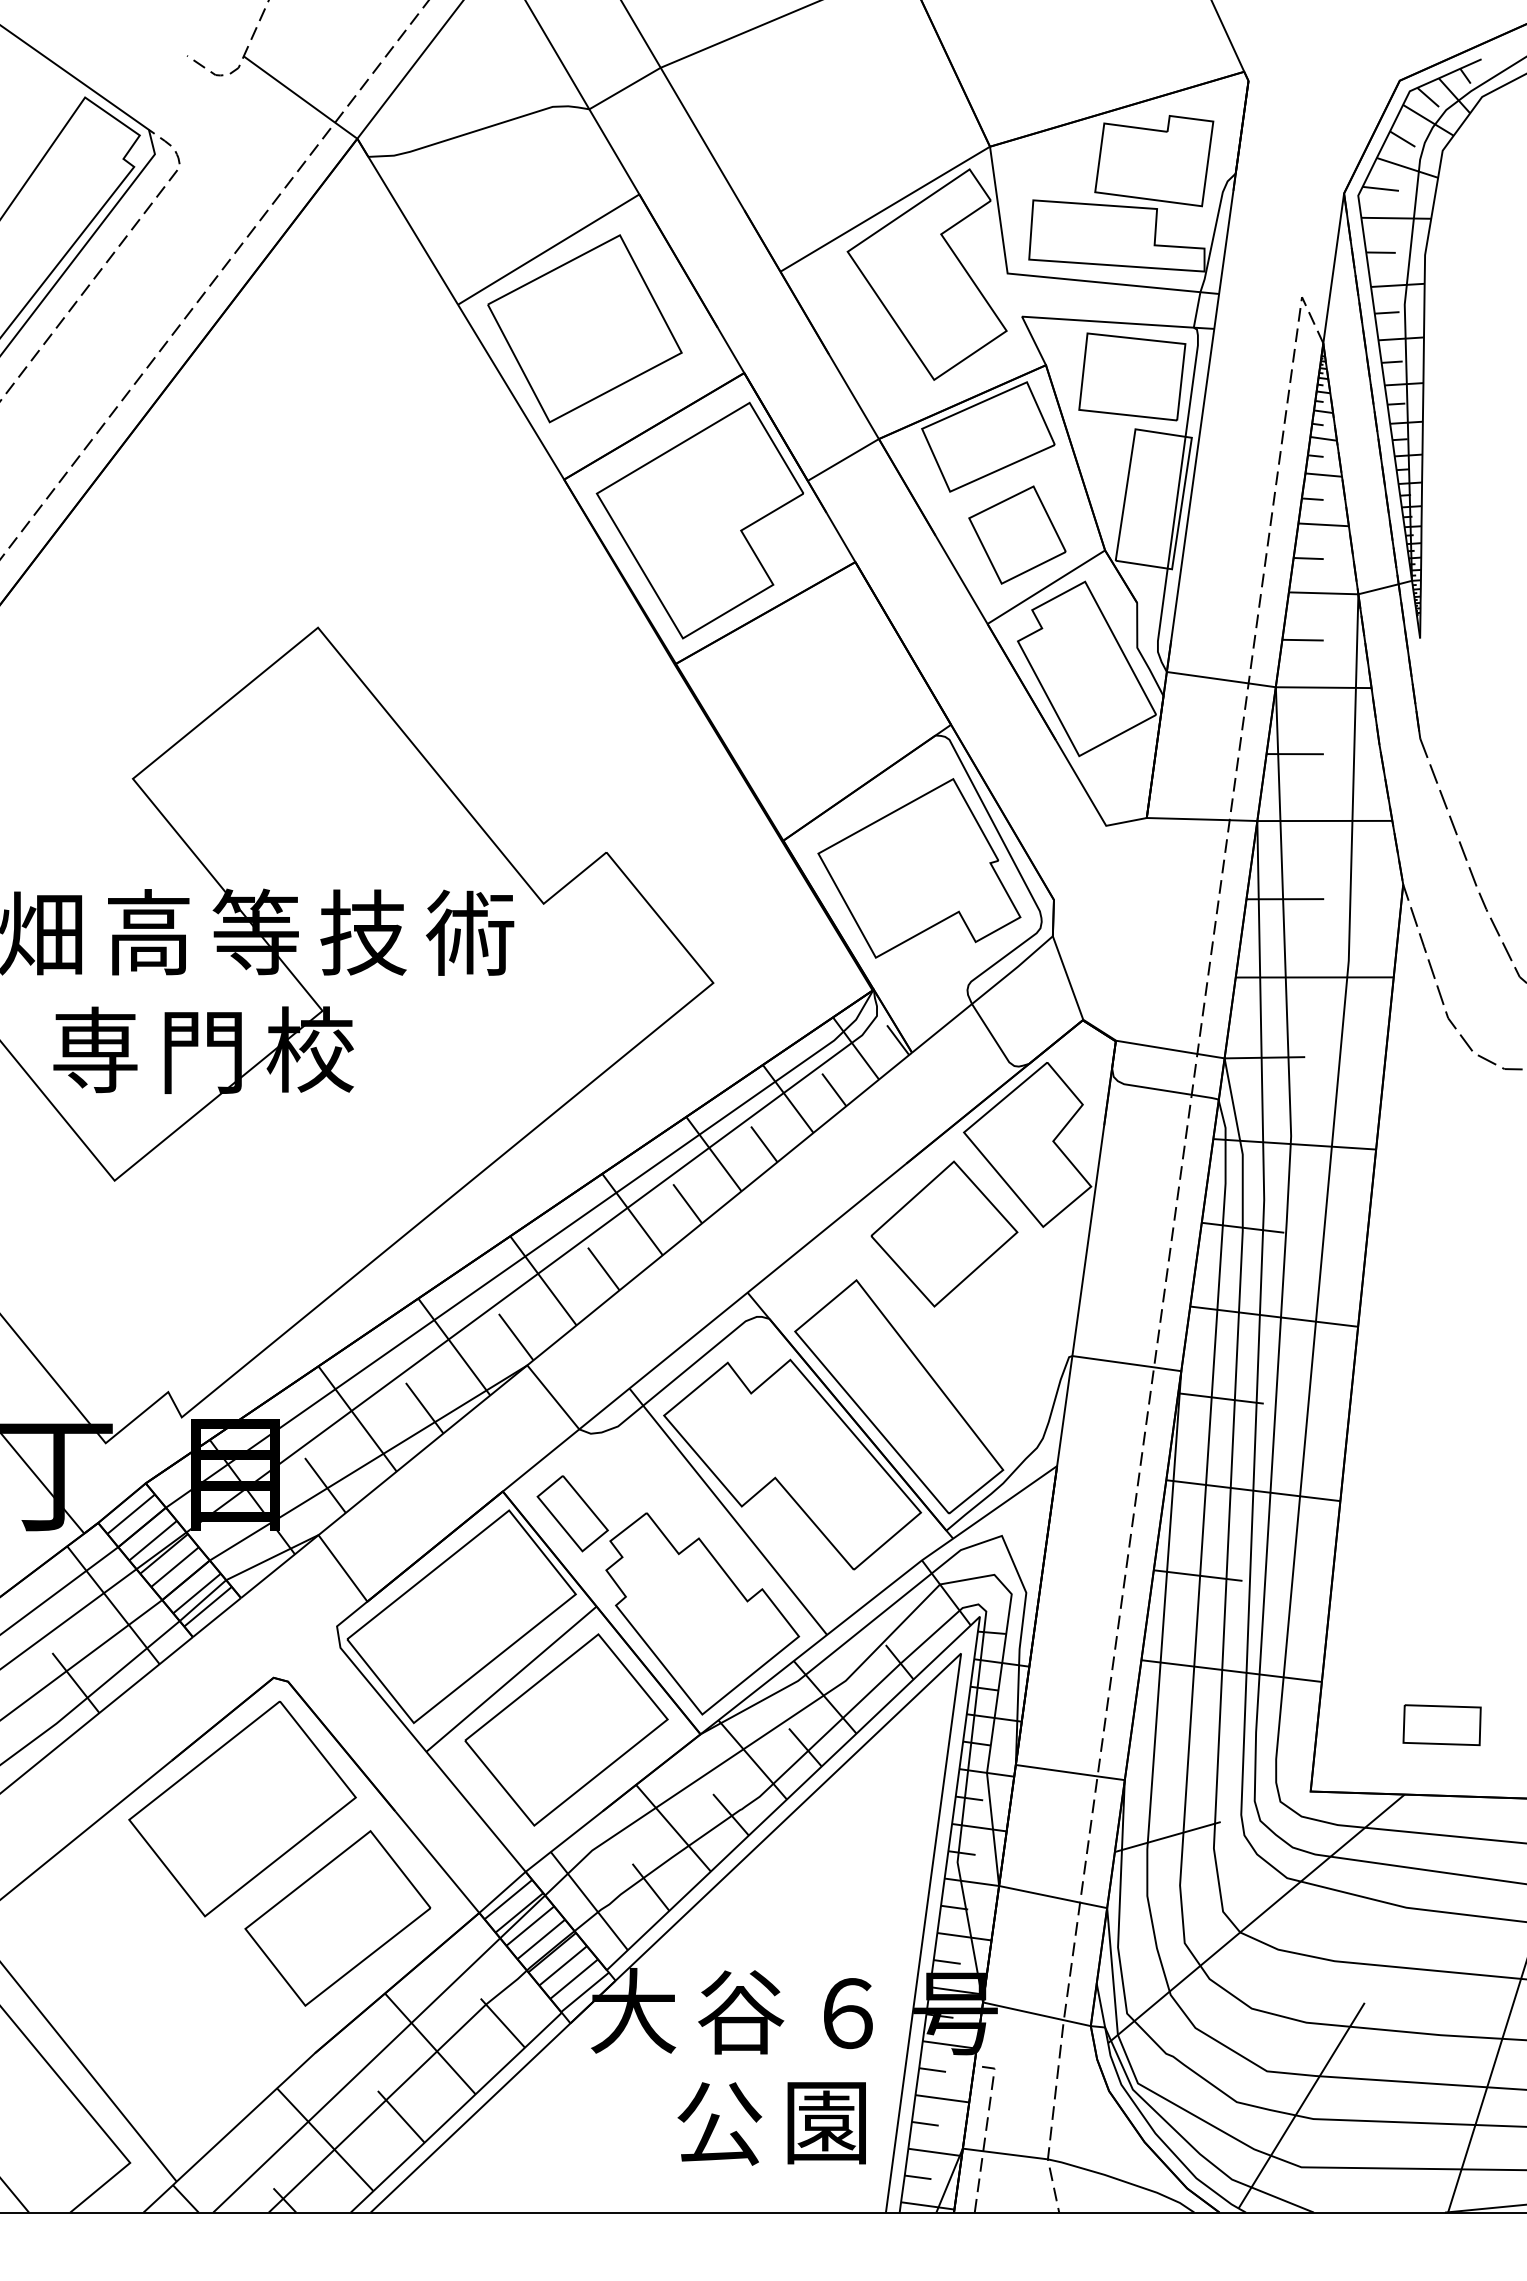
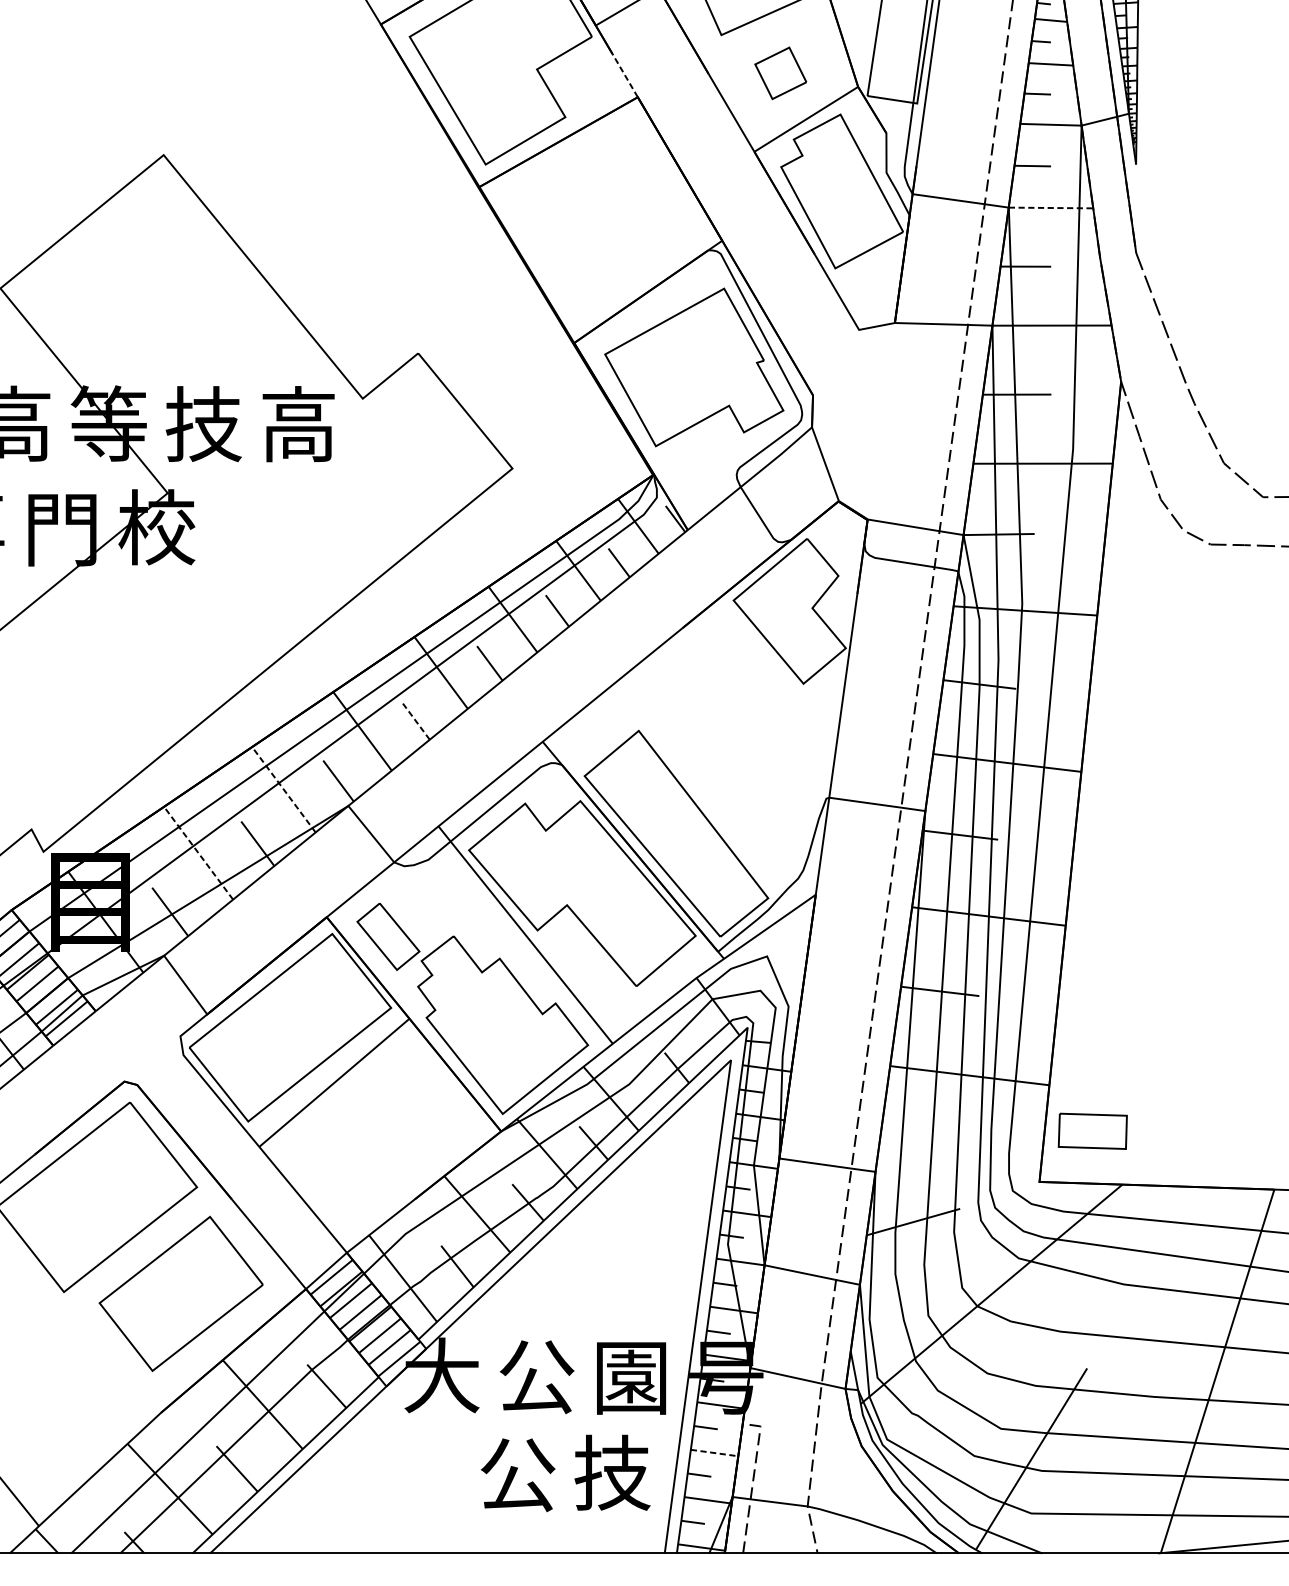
part: (1017, 534) -> (780, 72), size x0.6
line: (840, 537) -> (624, 75), solid -> dashed
line: (1323, 687) -> (1050, 207), solid -> dashed
text: (470, 932) -> (298, 424), 術 -> 高
part: (944, 1233) -> (716, 689), removed
line: (603, 1269) -> (415, 721), solid -> dashed
line: (454, 1346) -> (284, 789), solid -> dashed
line: (357, 1418) -> (198, 852), solid -> dashed
part: (1441, 1725) -> (1092, 1131), moved
part: (566, 1729) -> (382, 1127), removed
text: (741, 2012) -> (537, 1376), 谷 -> 公
text: (848, 2014) -> (631, 1378), ６ -> 園
line: (942, 2098) -> (714, 1452), solid -> dashed
text: (826, 2121) -> (612, 1473), 園 -> 技

